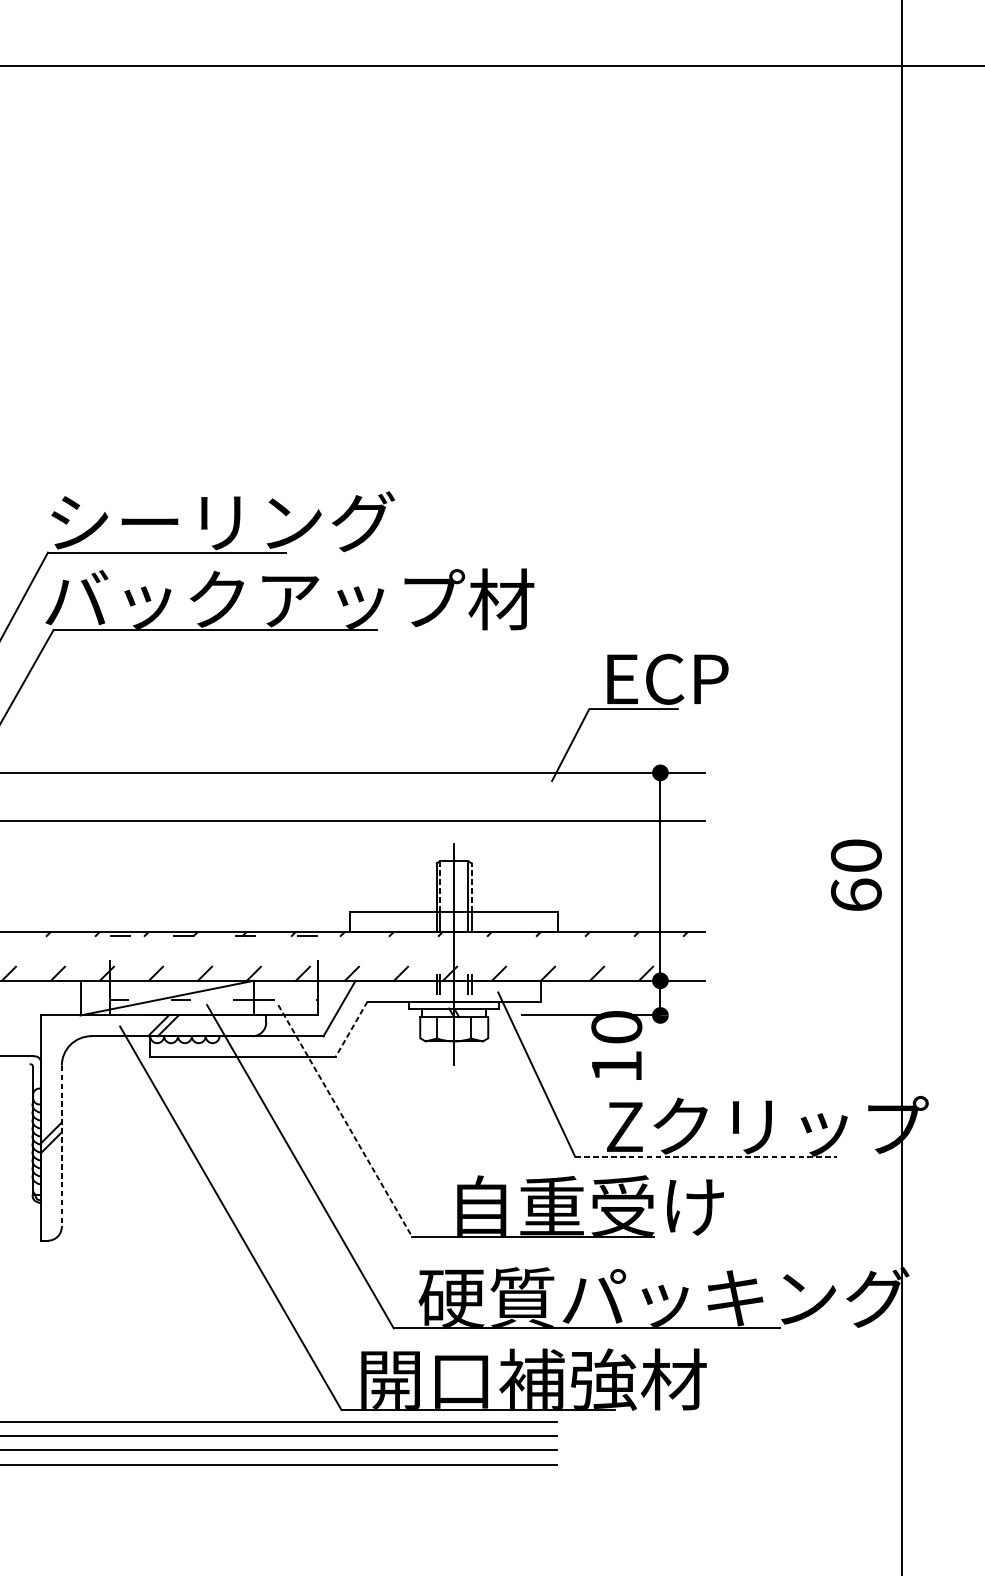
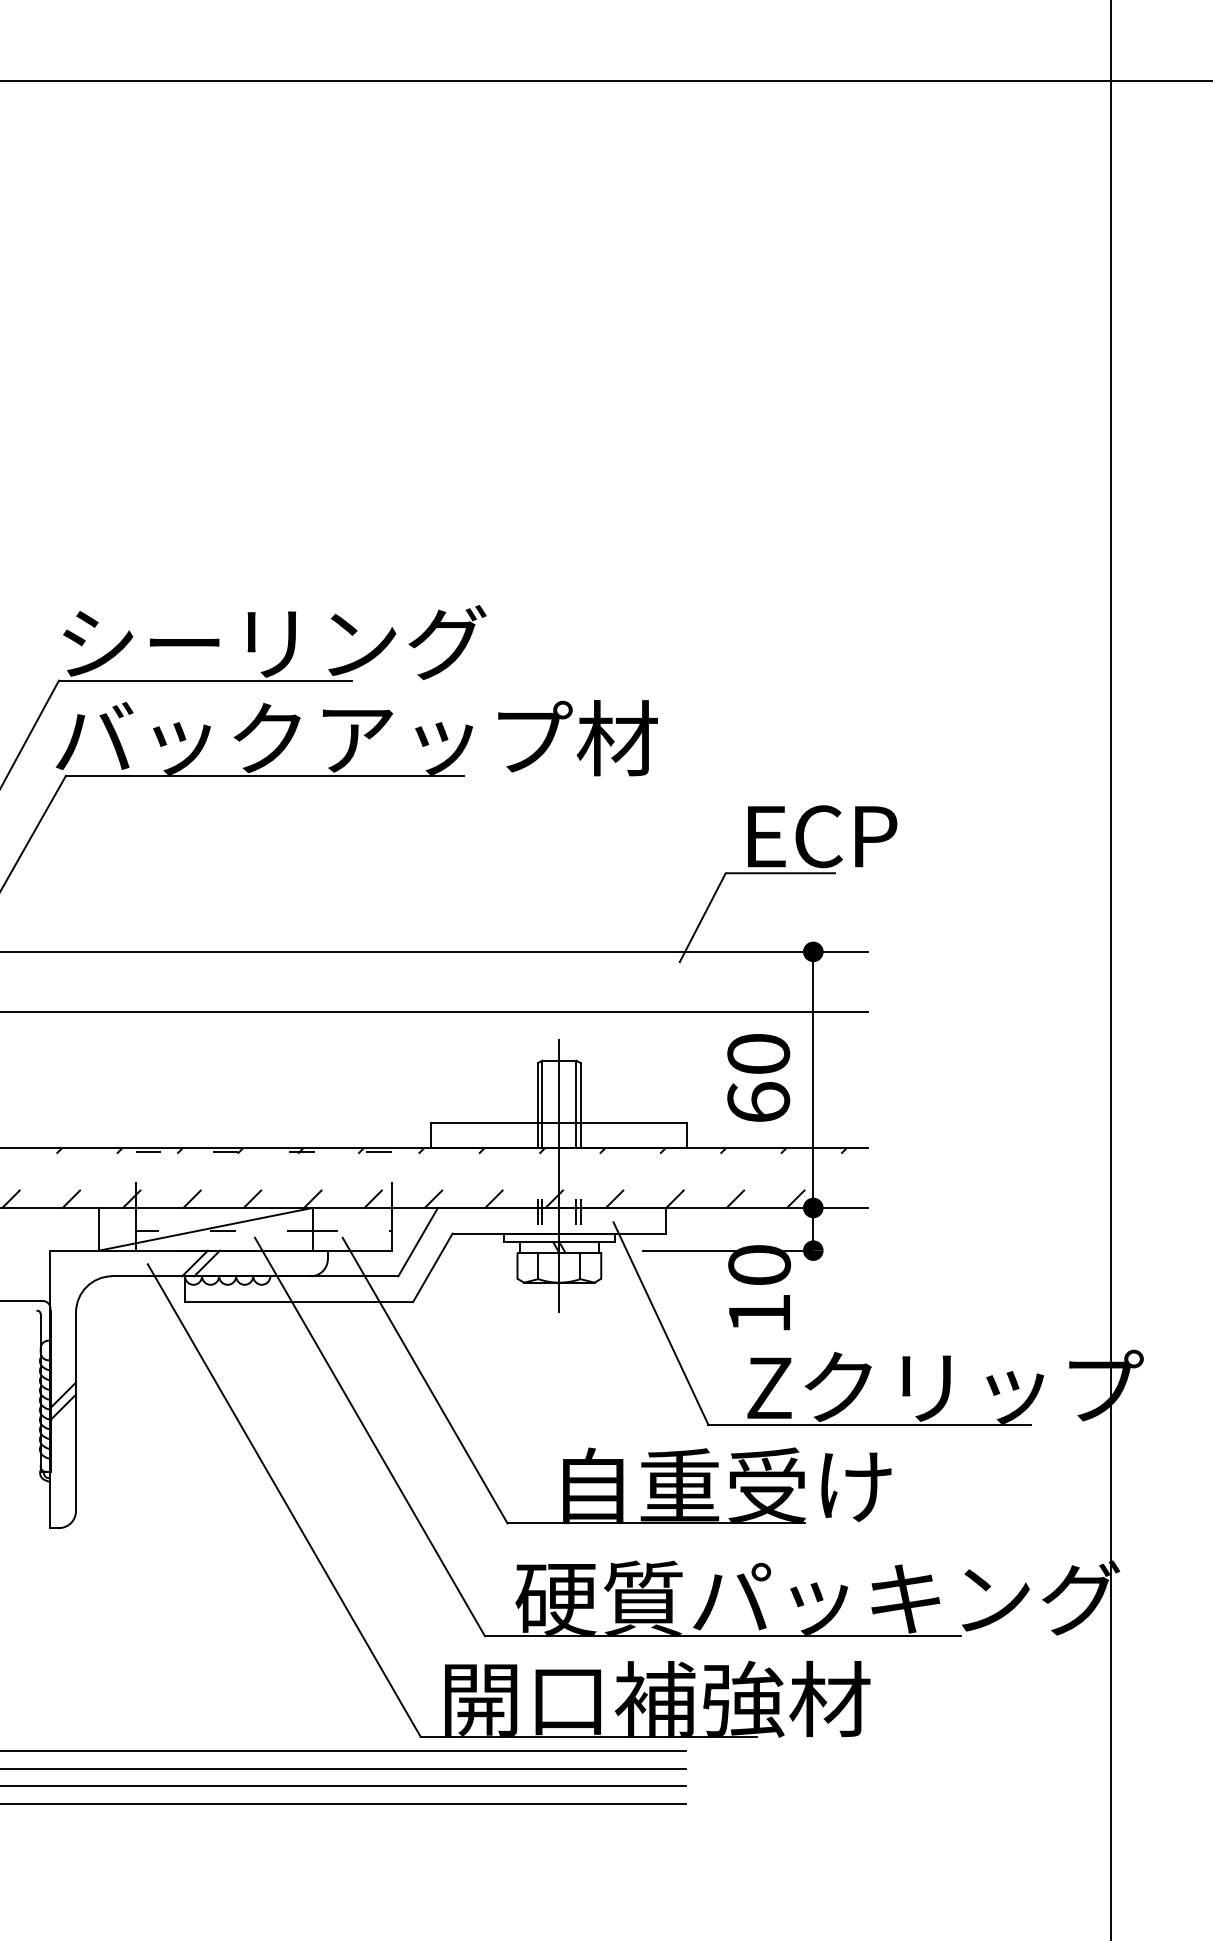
text: (856, 874) -> (758, 1077), moved
line: (440, 886) -> (542, 1091), dashed -> solid
line: (471, 887) -> (580, 1092), dashed -> solid
line: (351, 1029) -> (432, 1268), dashed -> solid
line: (345, 1120) -> (425, 1380), dashed -> solid
line: (62, 1146) -> (76, 1412), dashed -> solid
line: (706, 1156) -> (870, 1424), dashed -> solid

